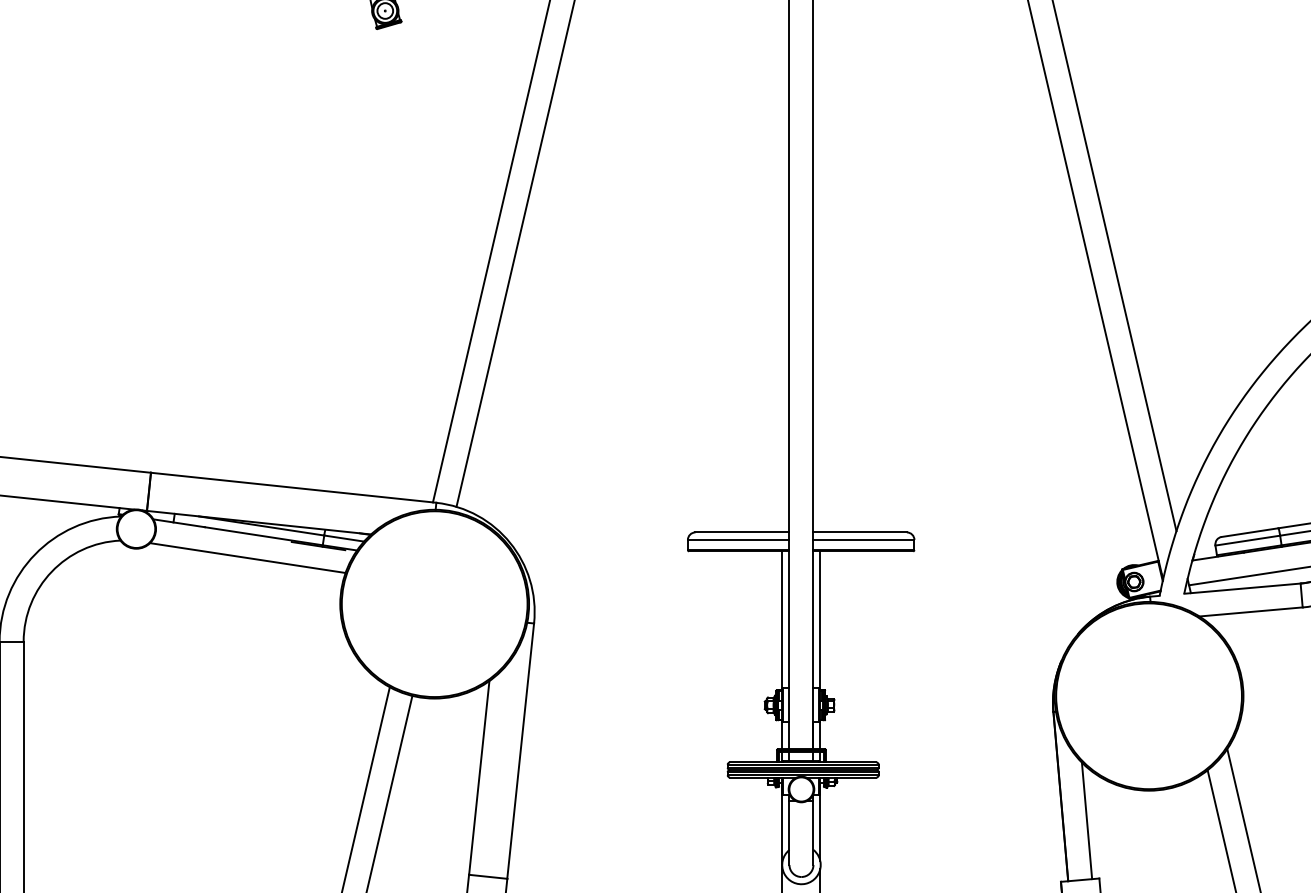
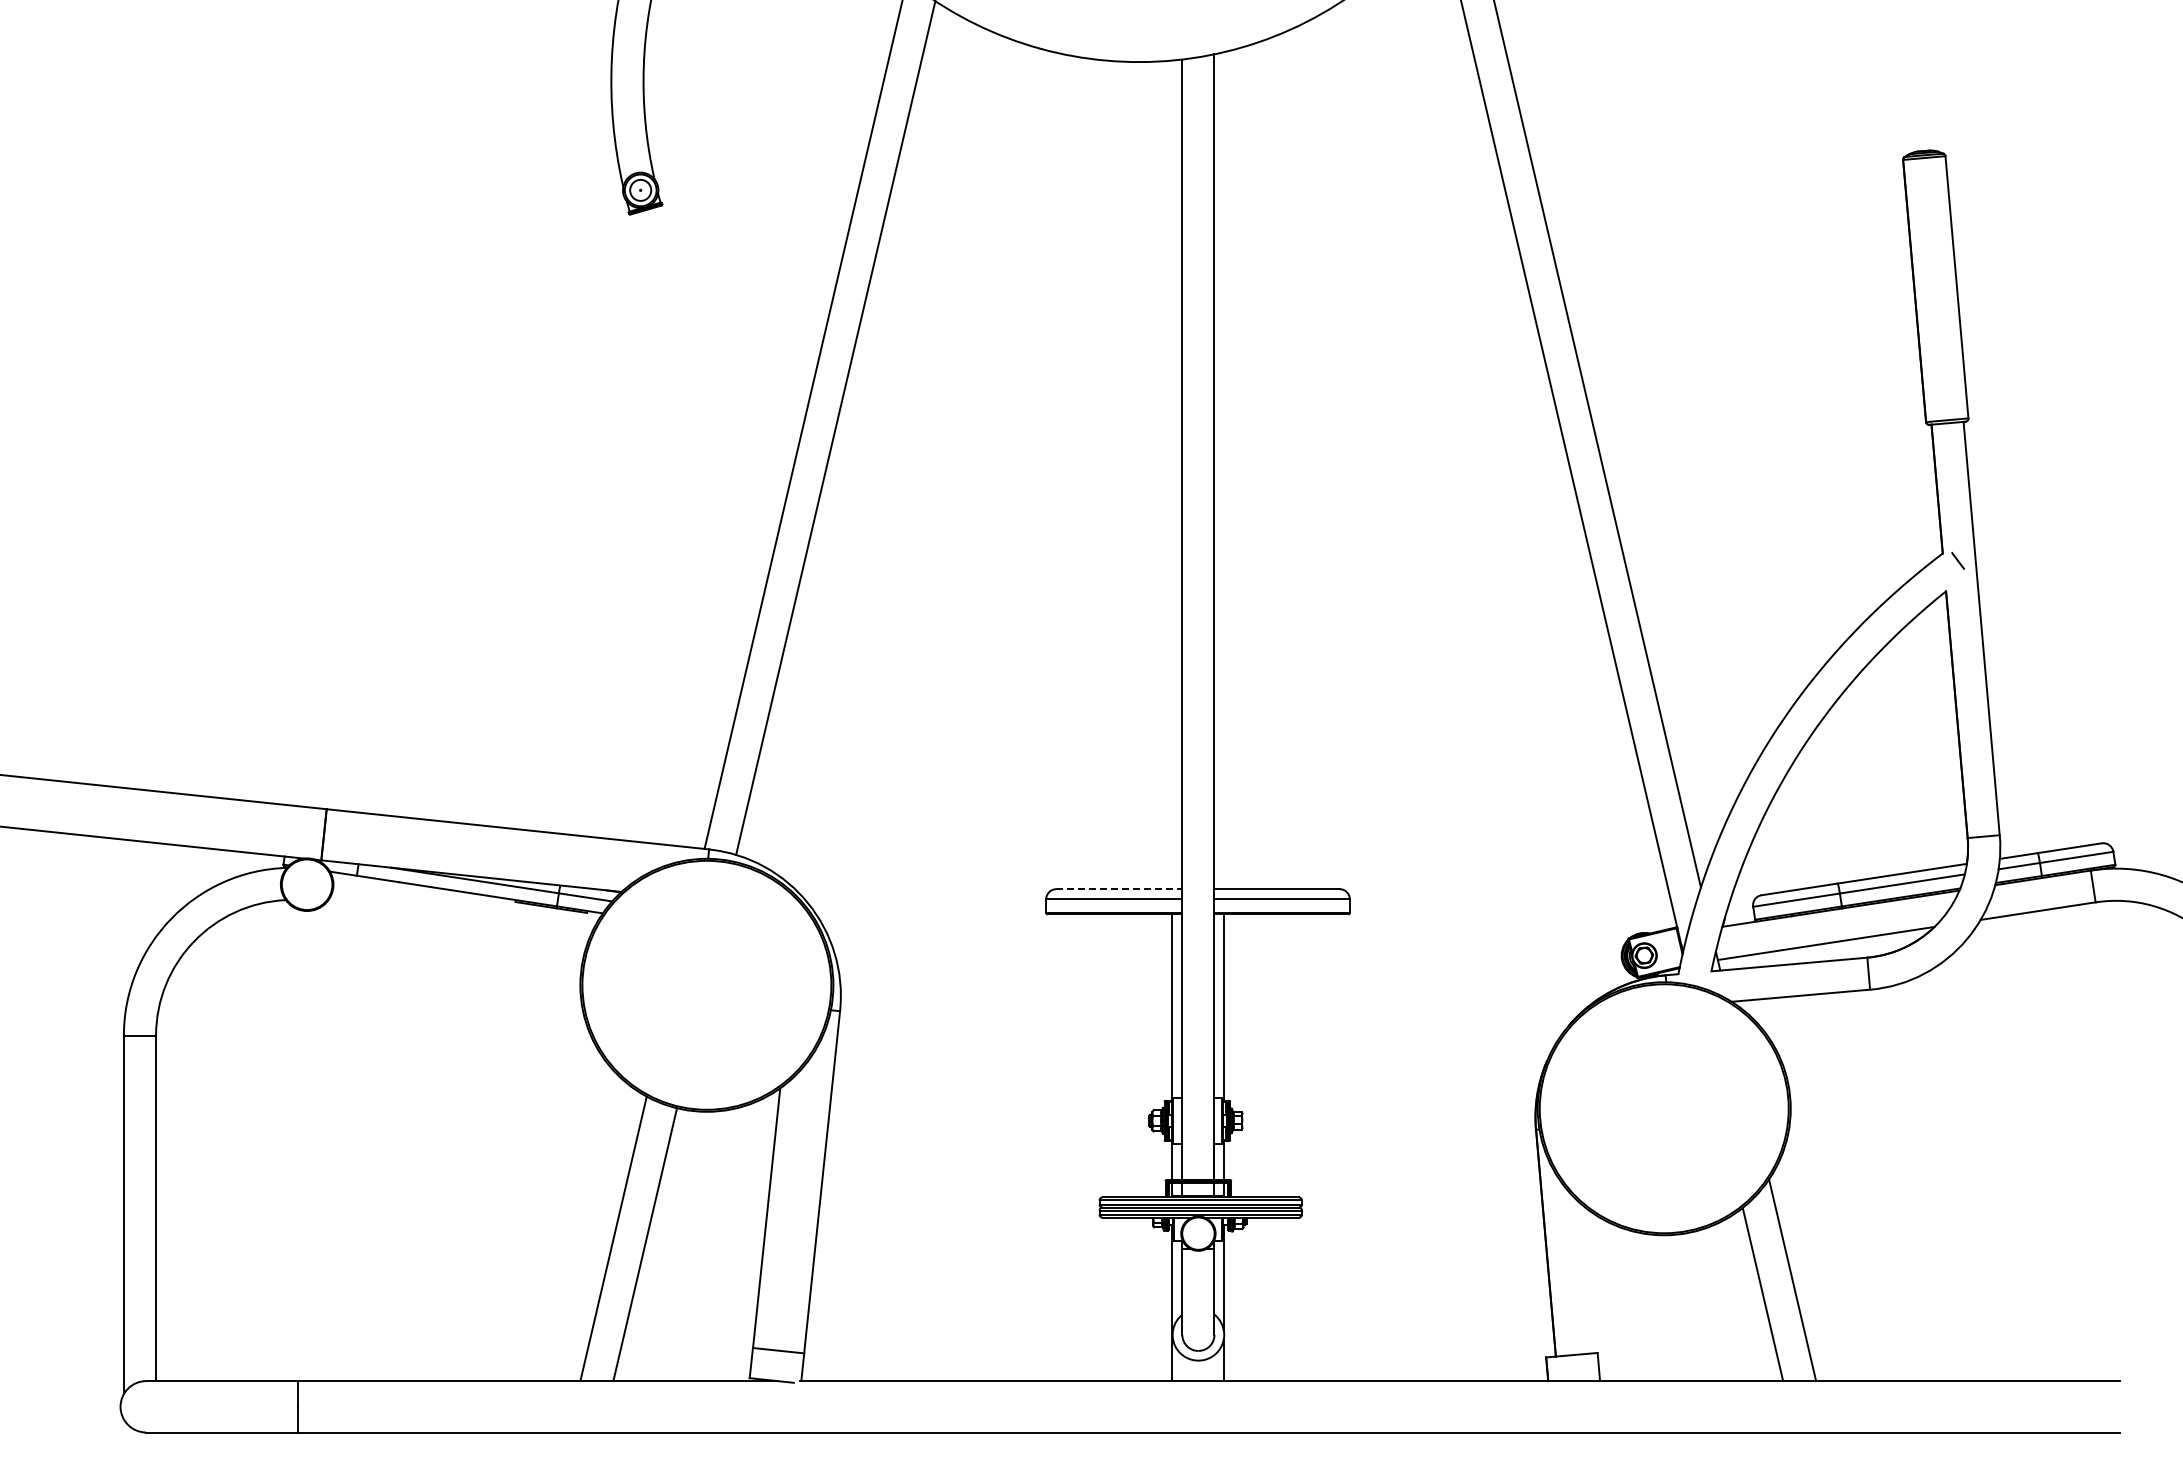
line: (742, 532) -> (1119, 889), solid -> dashed
line: (247, 558) -> (456, 923), removed
line: (1086, 820) -> (1580, 1275), removed

